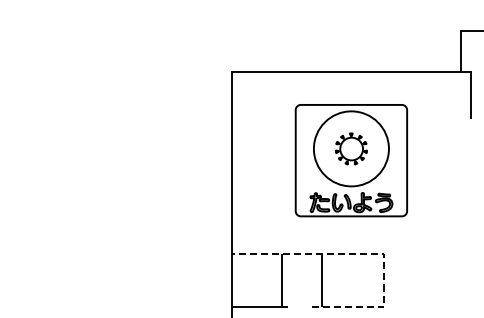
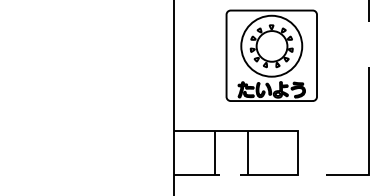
part: (351, 148) -> (271, 45), size x1.67
line: (470, 240) -> (368, 120), added
line: (372, 253) -> (288, 131), dashed -> solid

